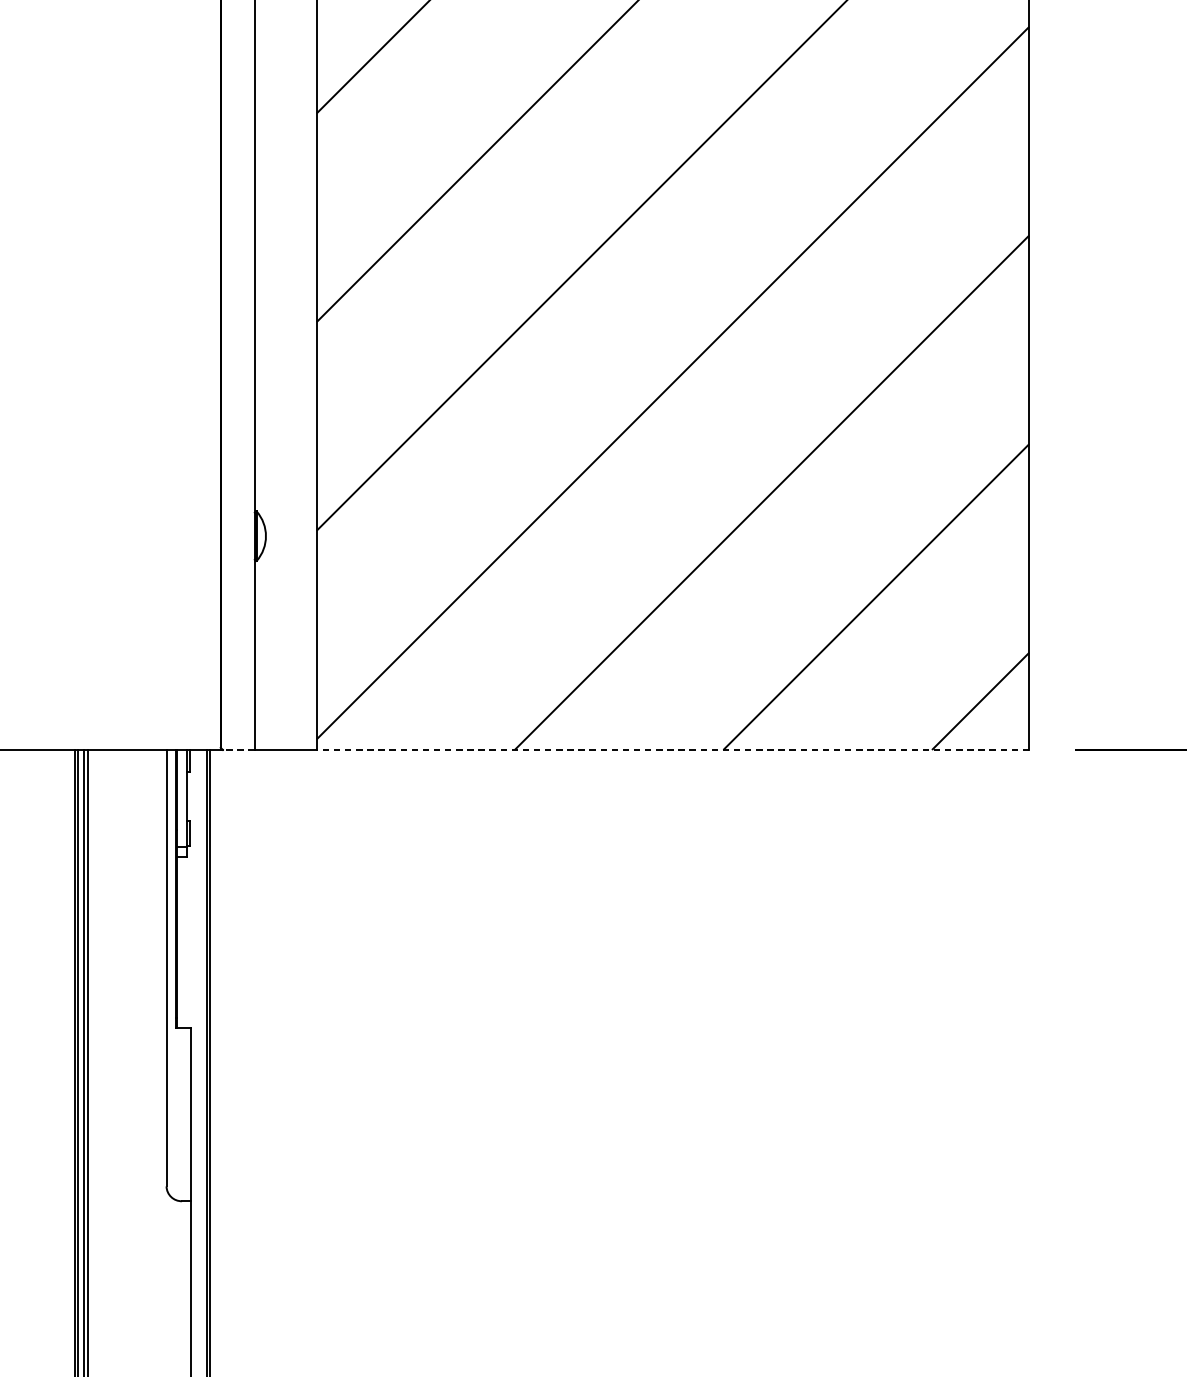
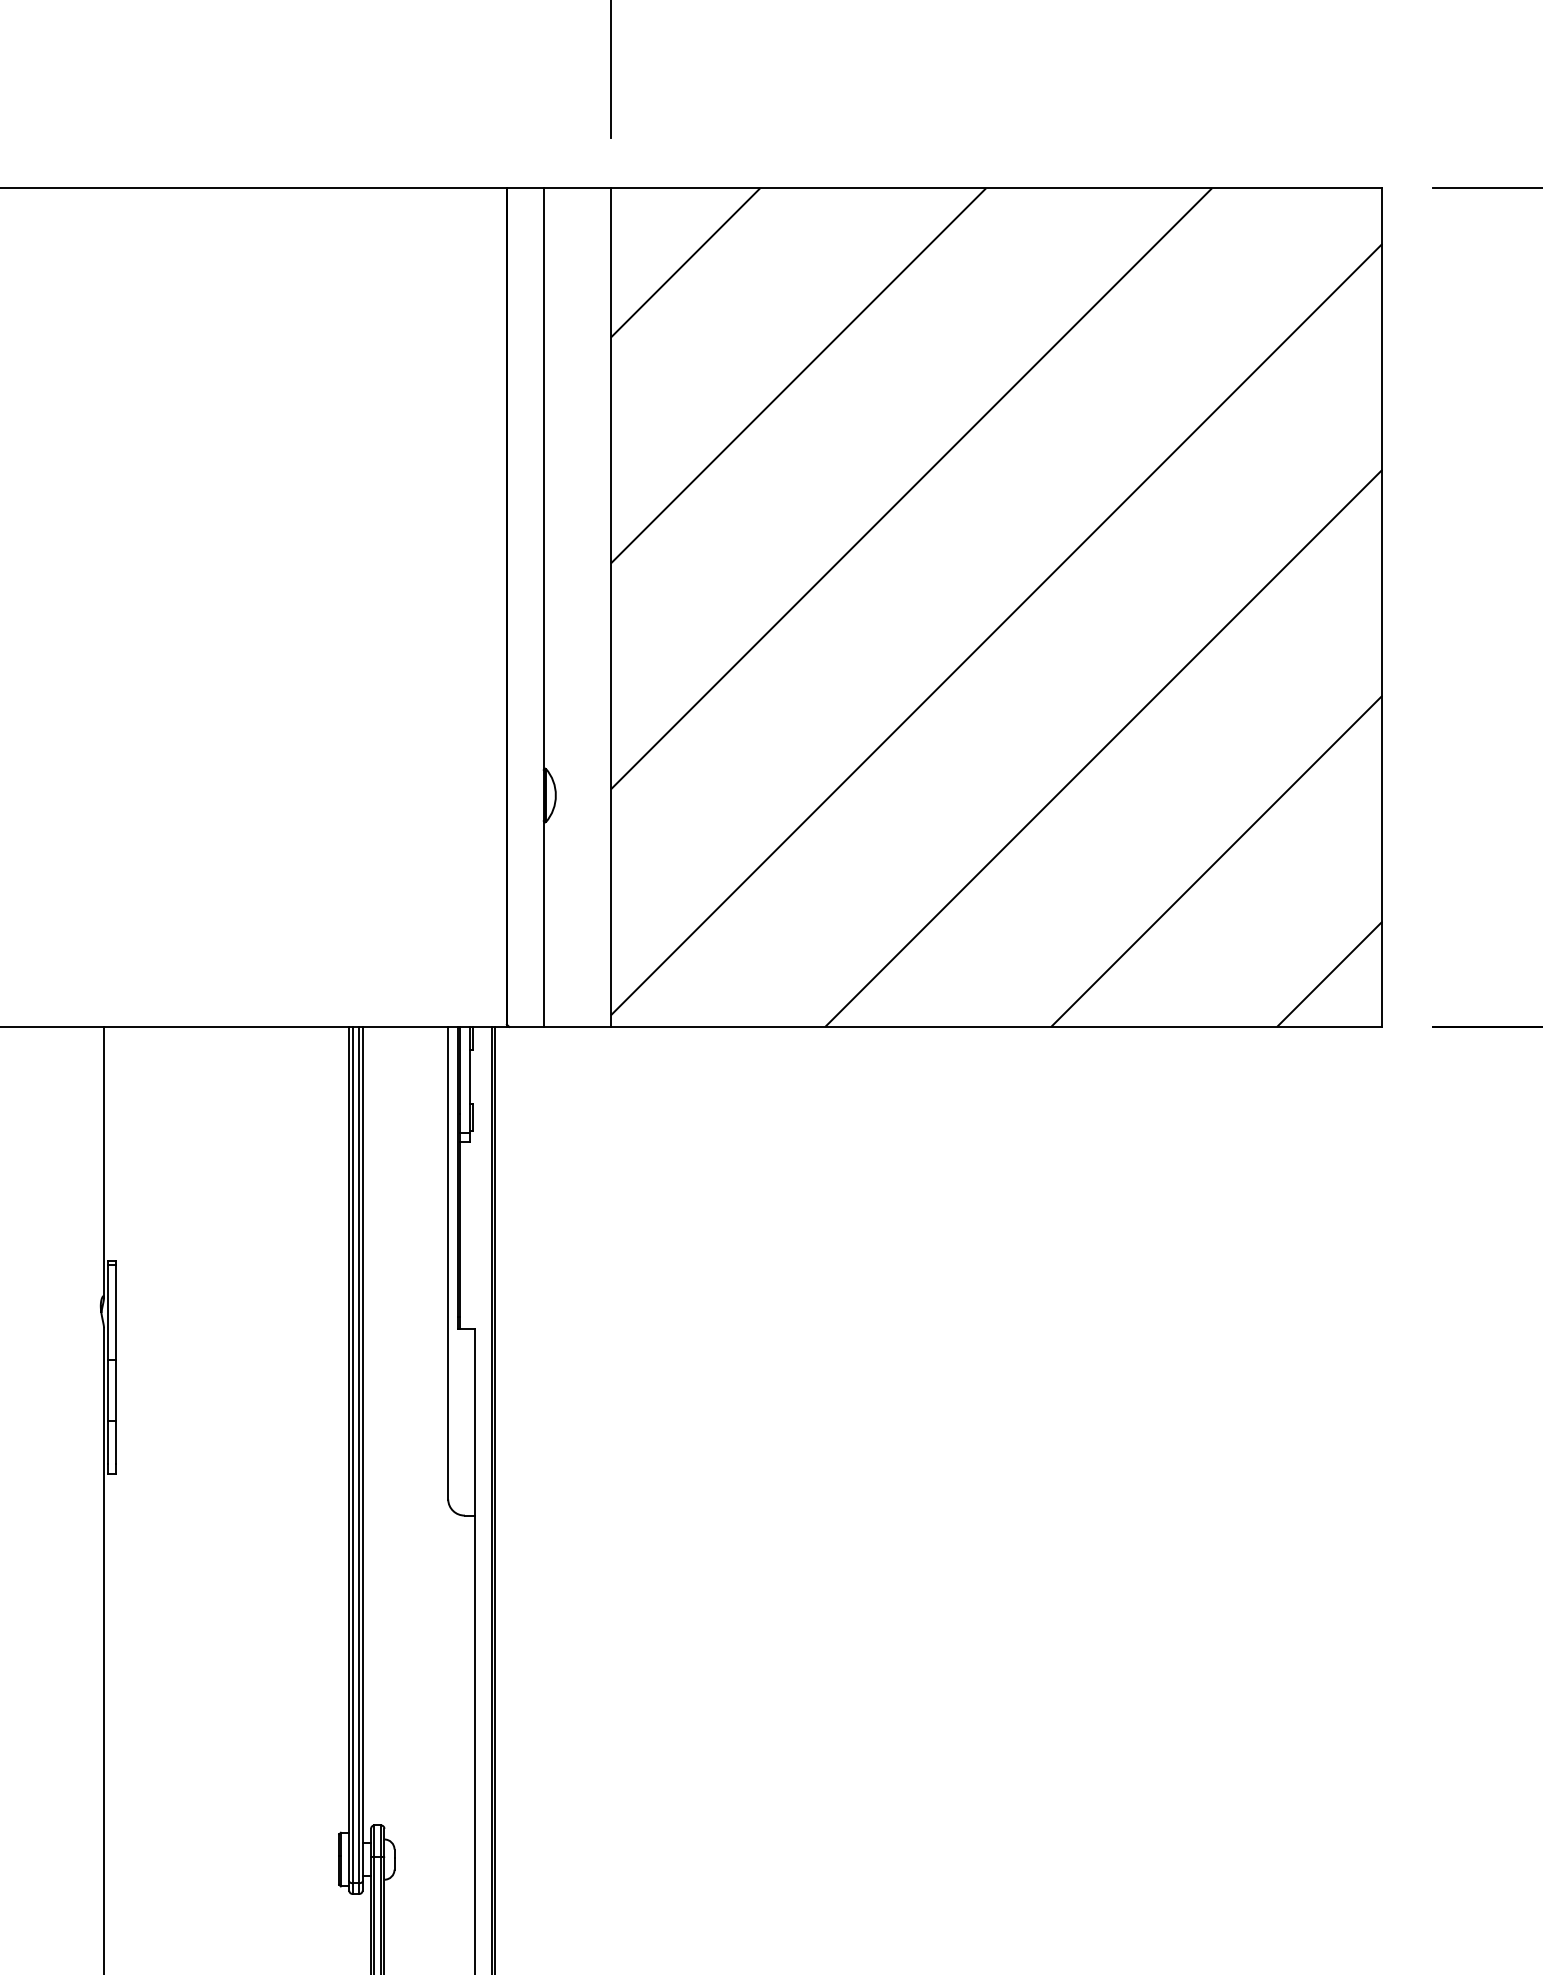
line: (238, 749) -> (526, 1026), dashed -> solid
line: (672, 749) -> (996, 1026), dashed -> solid

